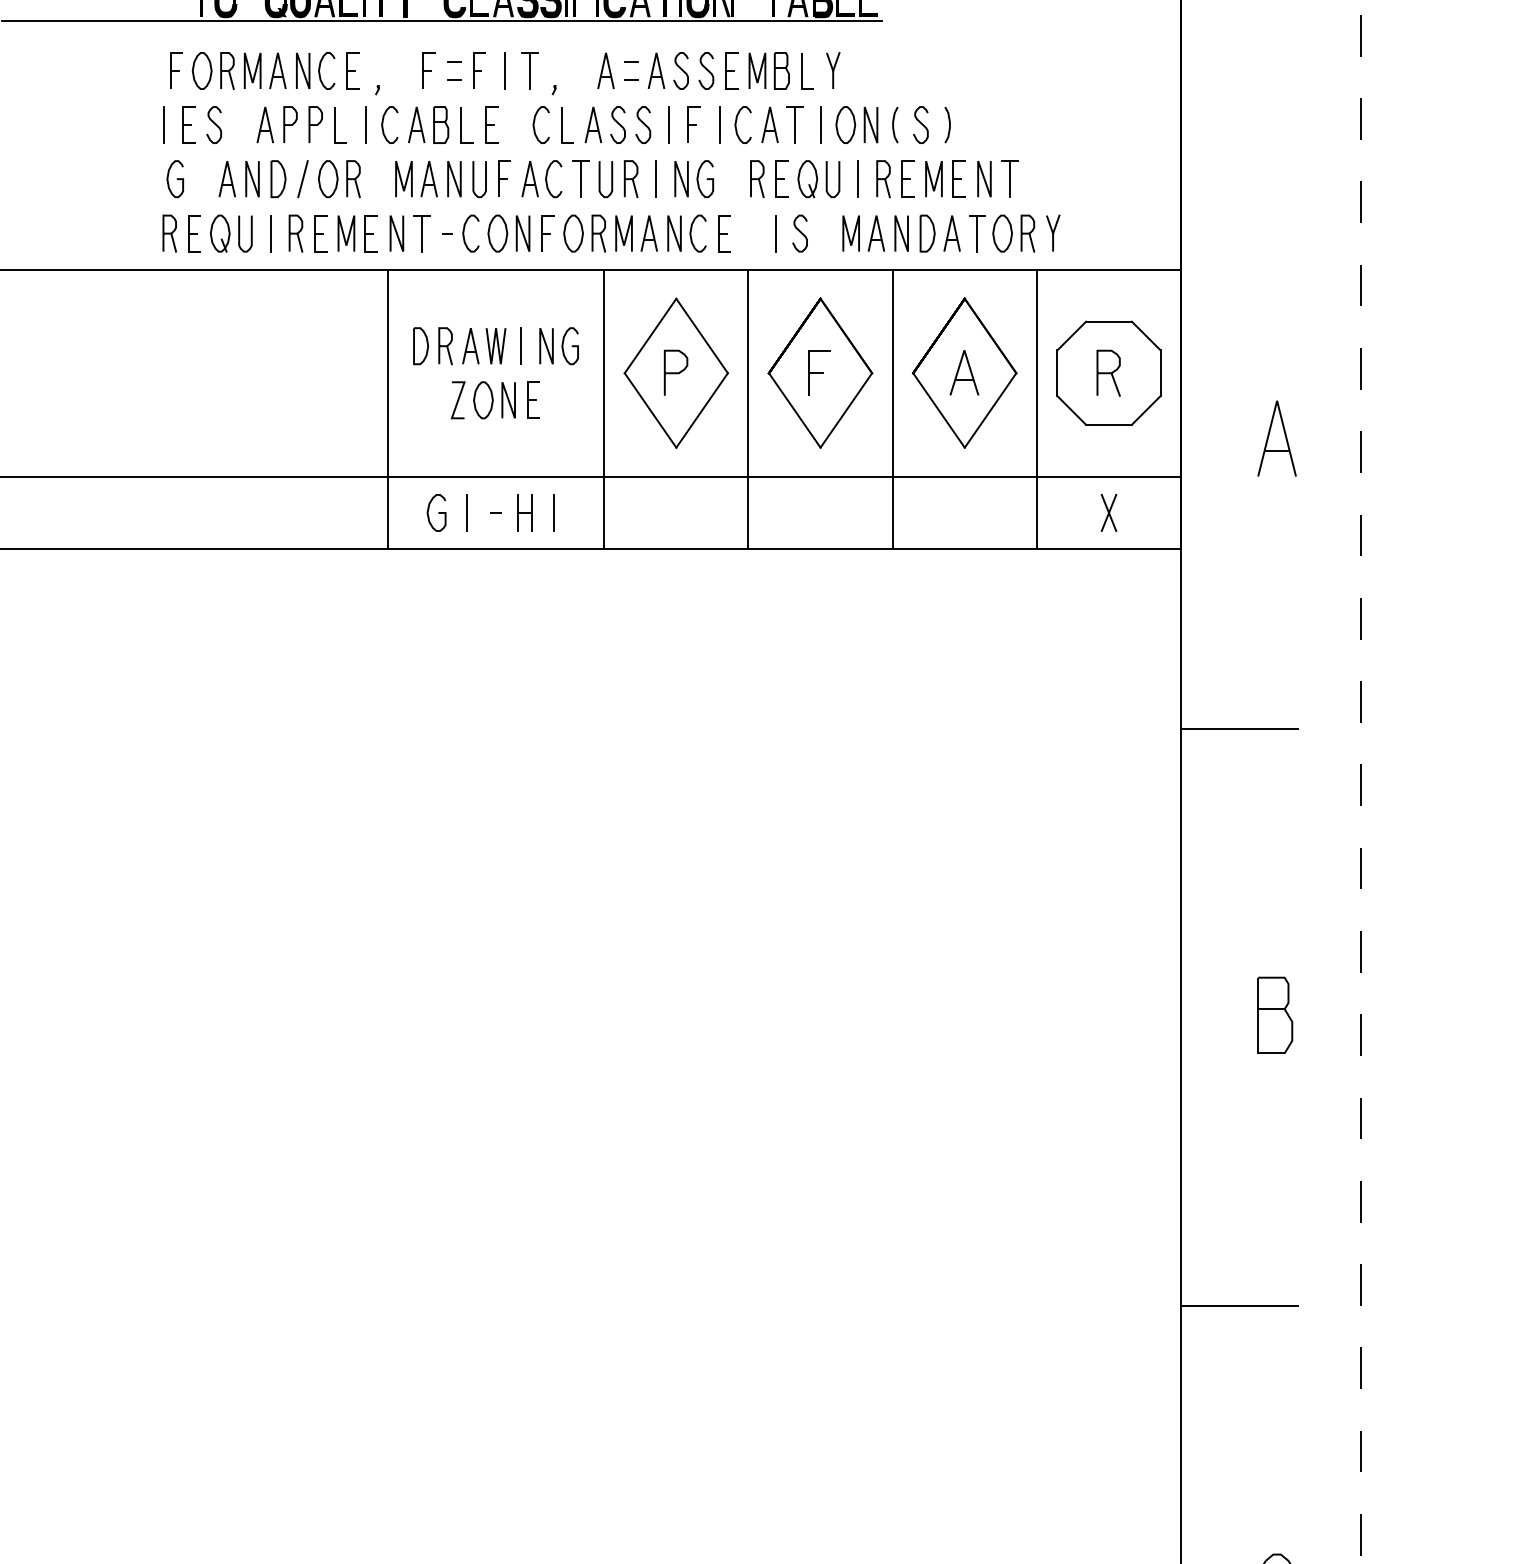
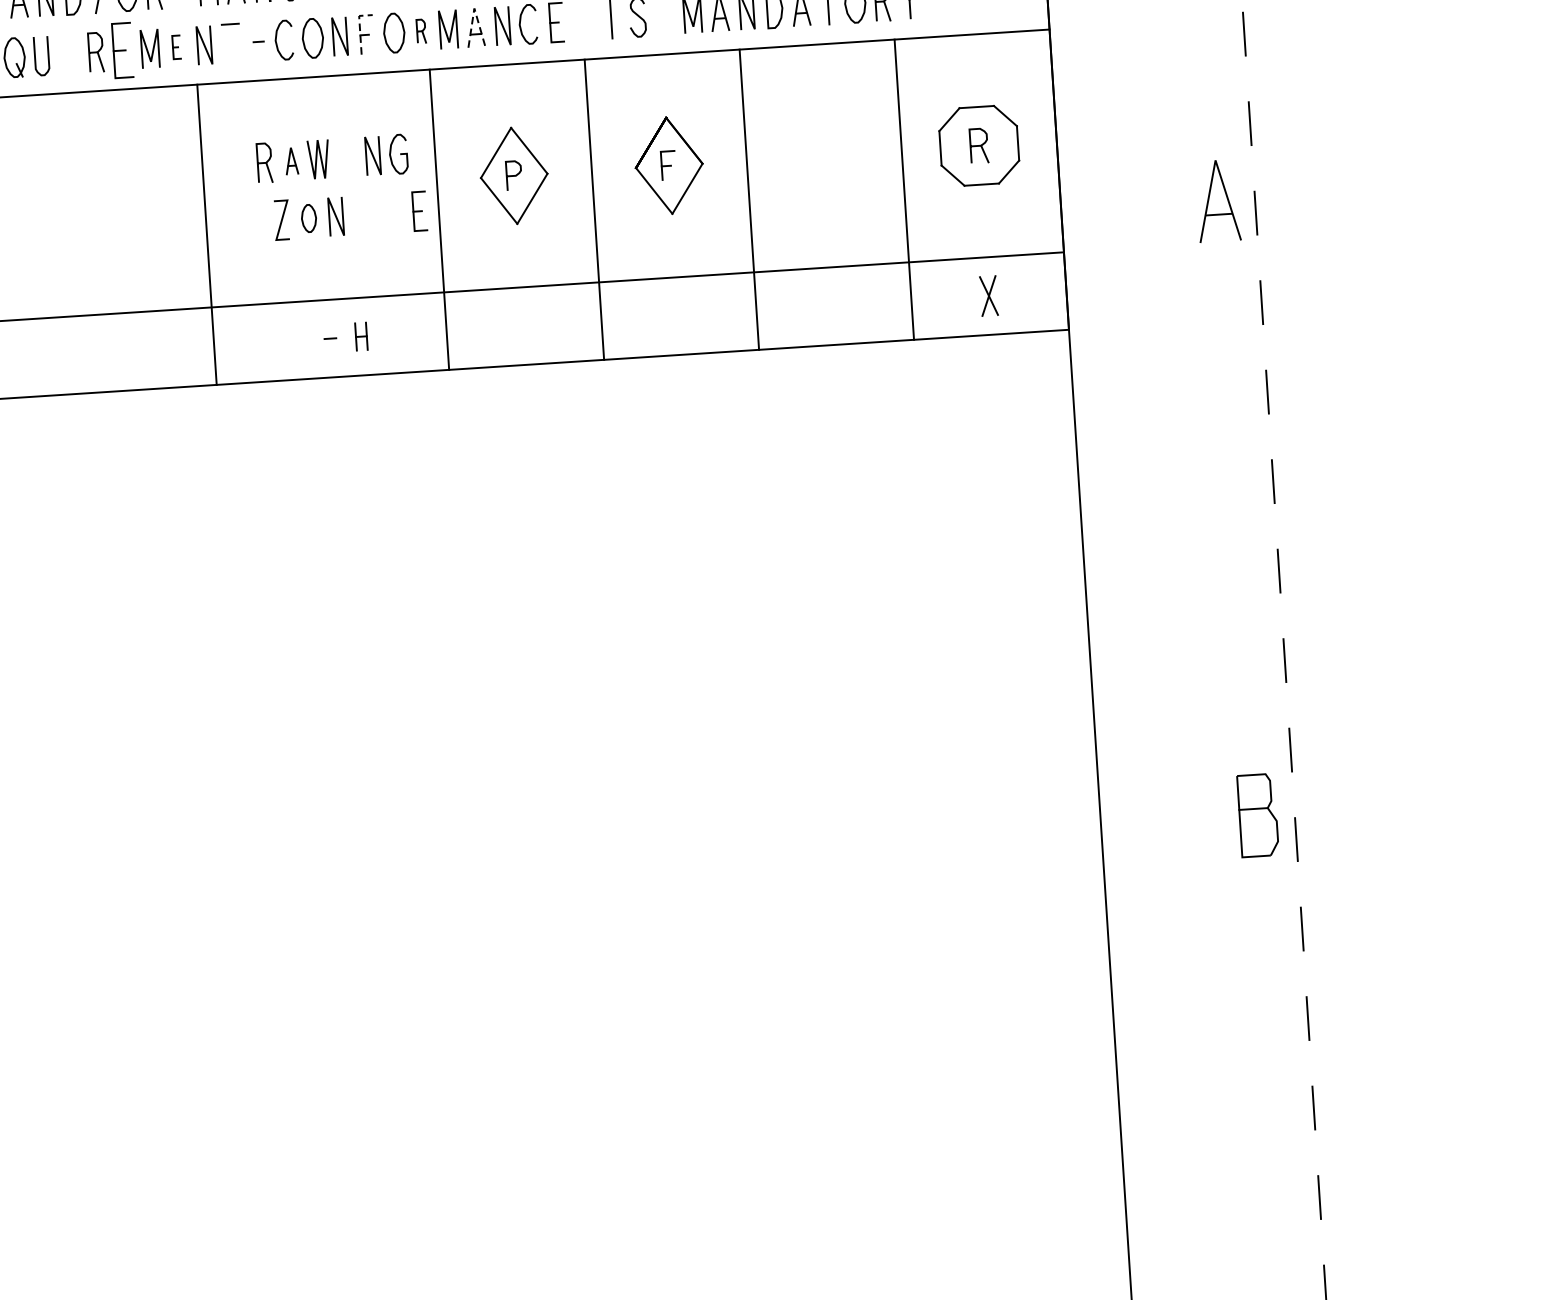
line: (649, 215) -> (474, 8), solid -> dashed
line: (542, 226) -> (360, 27), solid -> dashed
line: (270, 233) -> (68, 54), removed
part: (320, 233) -> (122, 50), size x1.4
part: (370, 233) -> (176, 47), size x0.6
line: (422, 233) -> (231, 43), removed
part: (598, 233) -> (421, 31), size x0.6
part: (421, 346) -> (238, 164), removed
part: (470, 346) -> (291, 161), size x0.7
line: (521, 346) -> (346, 158), removed
part: (675, 372) -> (513, 175), size x0.6
part: (820, 372) -> (669, 165), size x0.6
part: (964, 372) -> (823, 155), removed
part: (1108, 372) -> (978, 145), size x0.7
part: (533, 399) -> (419, 210), moved
part: (483, 400) -> (309, 218), size x0.7
part: (1276, 438) -> (1217, 200), moved
curve: (438, 512) -> (268, 342), removed
line: (467, 512) -> (299, 340), removed
part: (524, 512) -> (360, 336), size x0.7
line: (553, 512) -> (392, 334), removed
line: (1239, 729) -> (1144, 519), removed
part: (1275, 1014) -> (1258, 814), moved
line: (1239, 1306) -> (1184, 1139), removed

